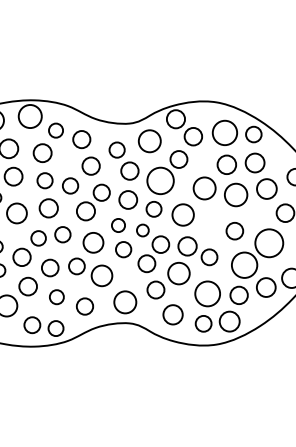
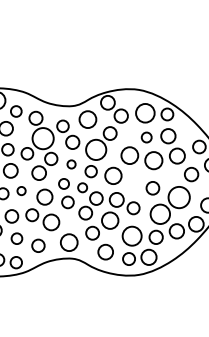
circle: (226, 164) -> (146, 137), size x0.7
circle: (90, 165) -> (42, 138), size x1.6
circle: (128, 199) -> (71, 164), size x0.6
circle: (62, 234) -> (21, 190), size x0.7

